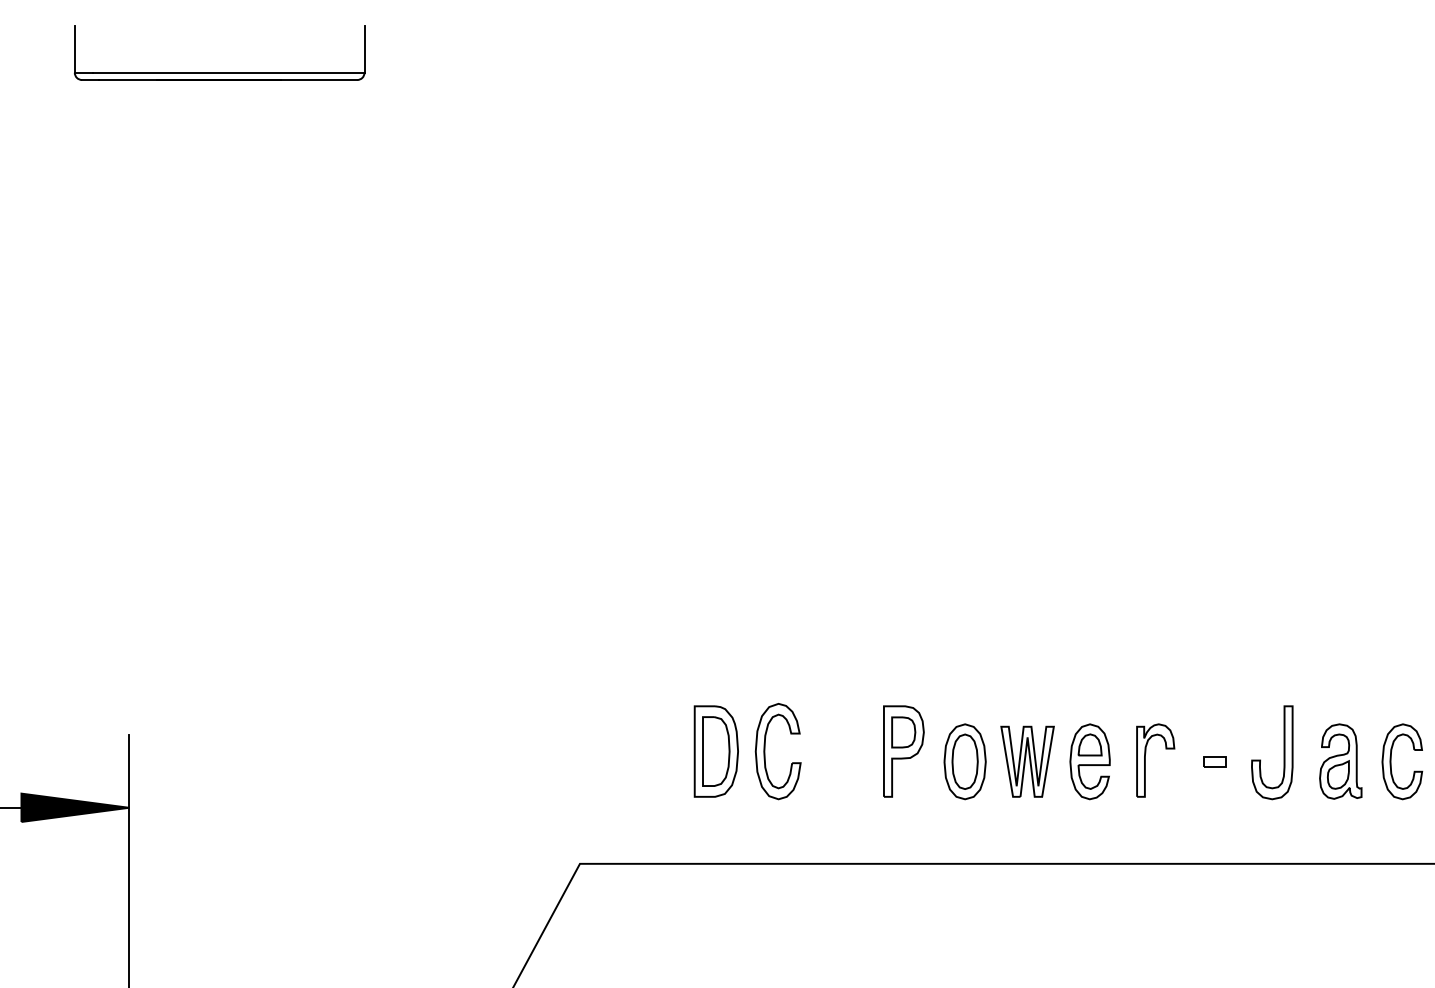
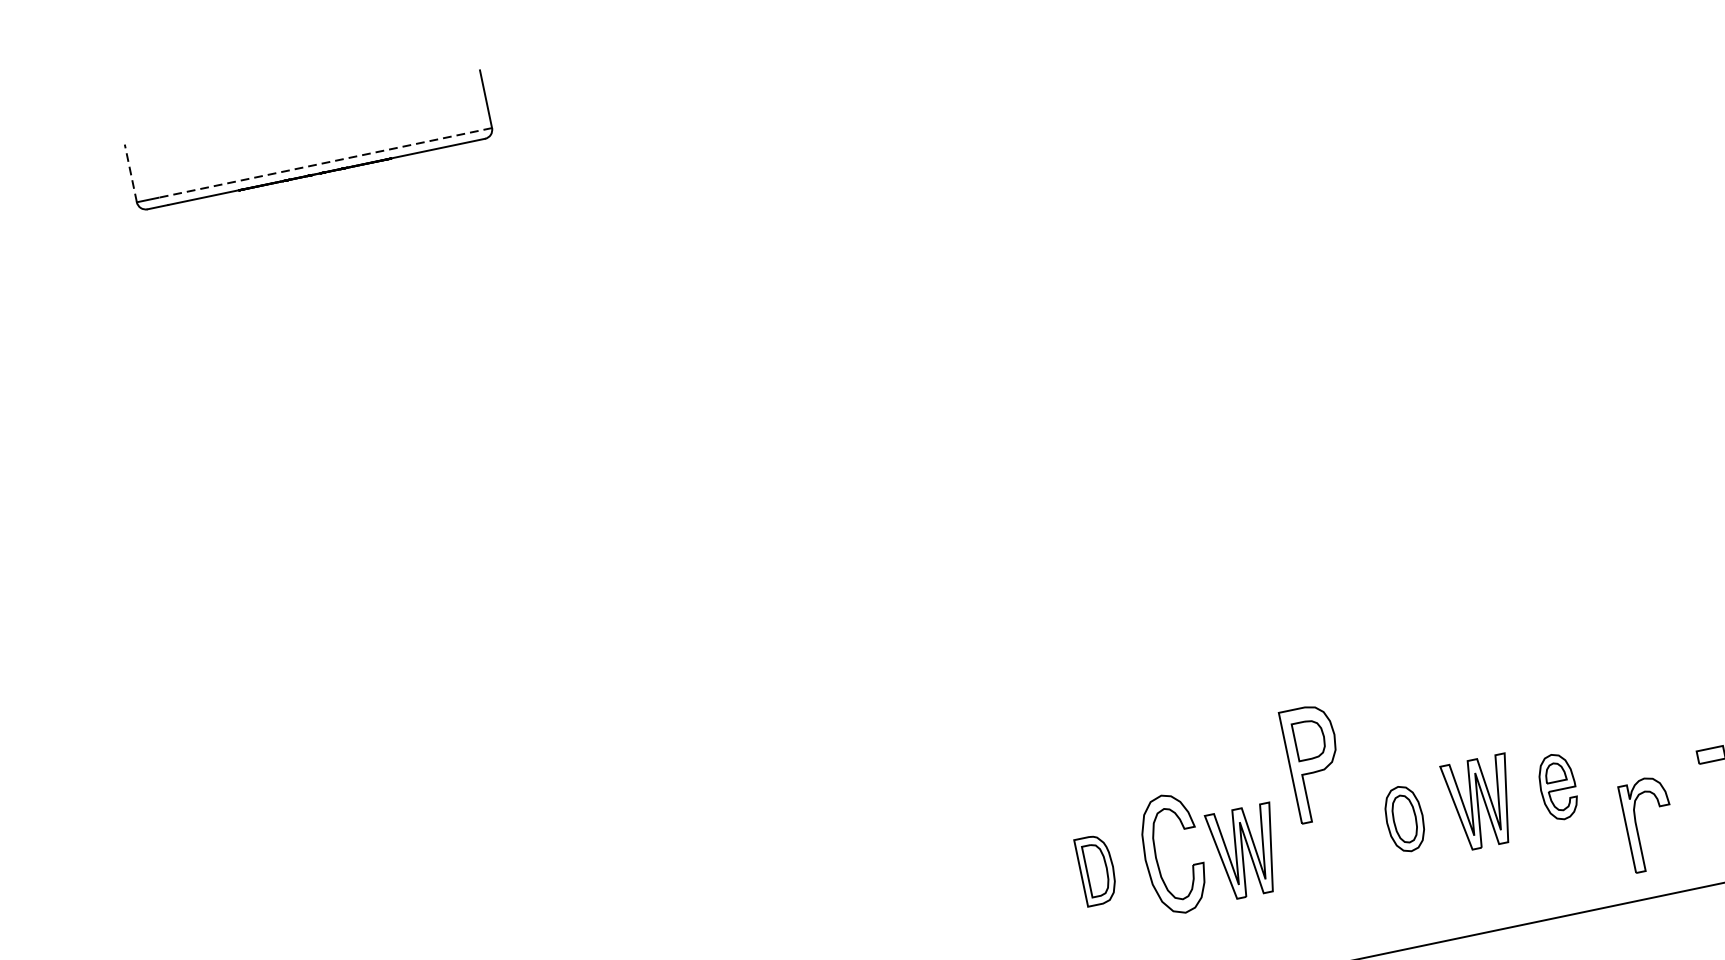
line: (74, 49) -> (130, 173), solid -> dashed
line: (228, 72) -> (325, 162), solid -> dashed
part: (715, 751) -> (1096, 870), size x0.6
part: (903, 751) -> (1314, 763), moved
part: (1145, 760) -> (1637, 826), moved
part: (835, 761) -> (1245, 851), added
part: (964, 761) -> (1403, 818), size x0.7
part: (1089, 761) -> (1557, 786), size x0.7

